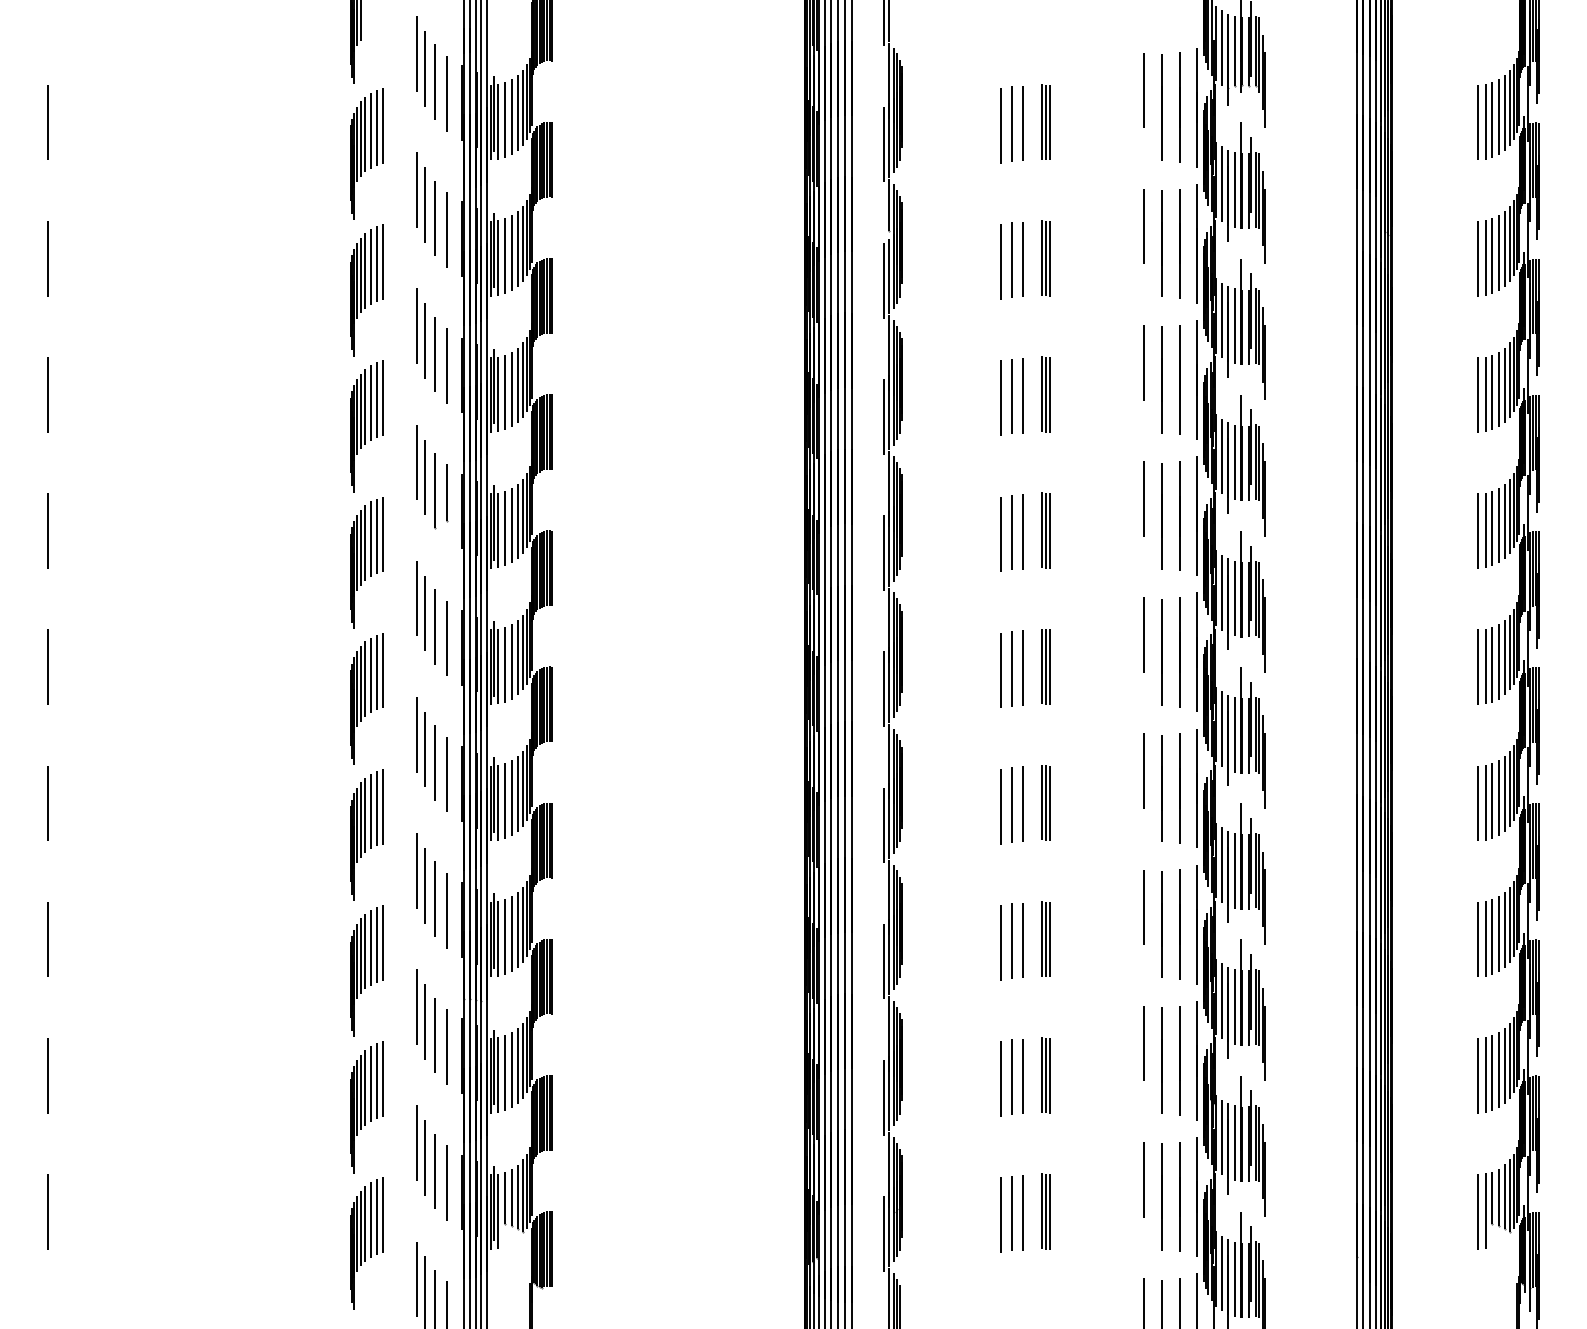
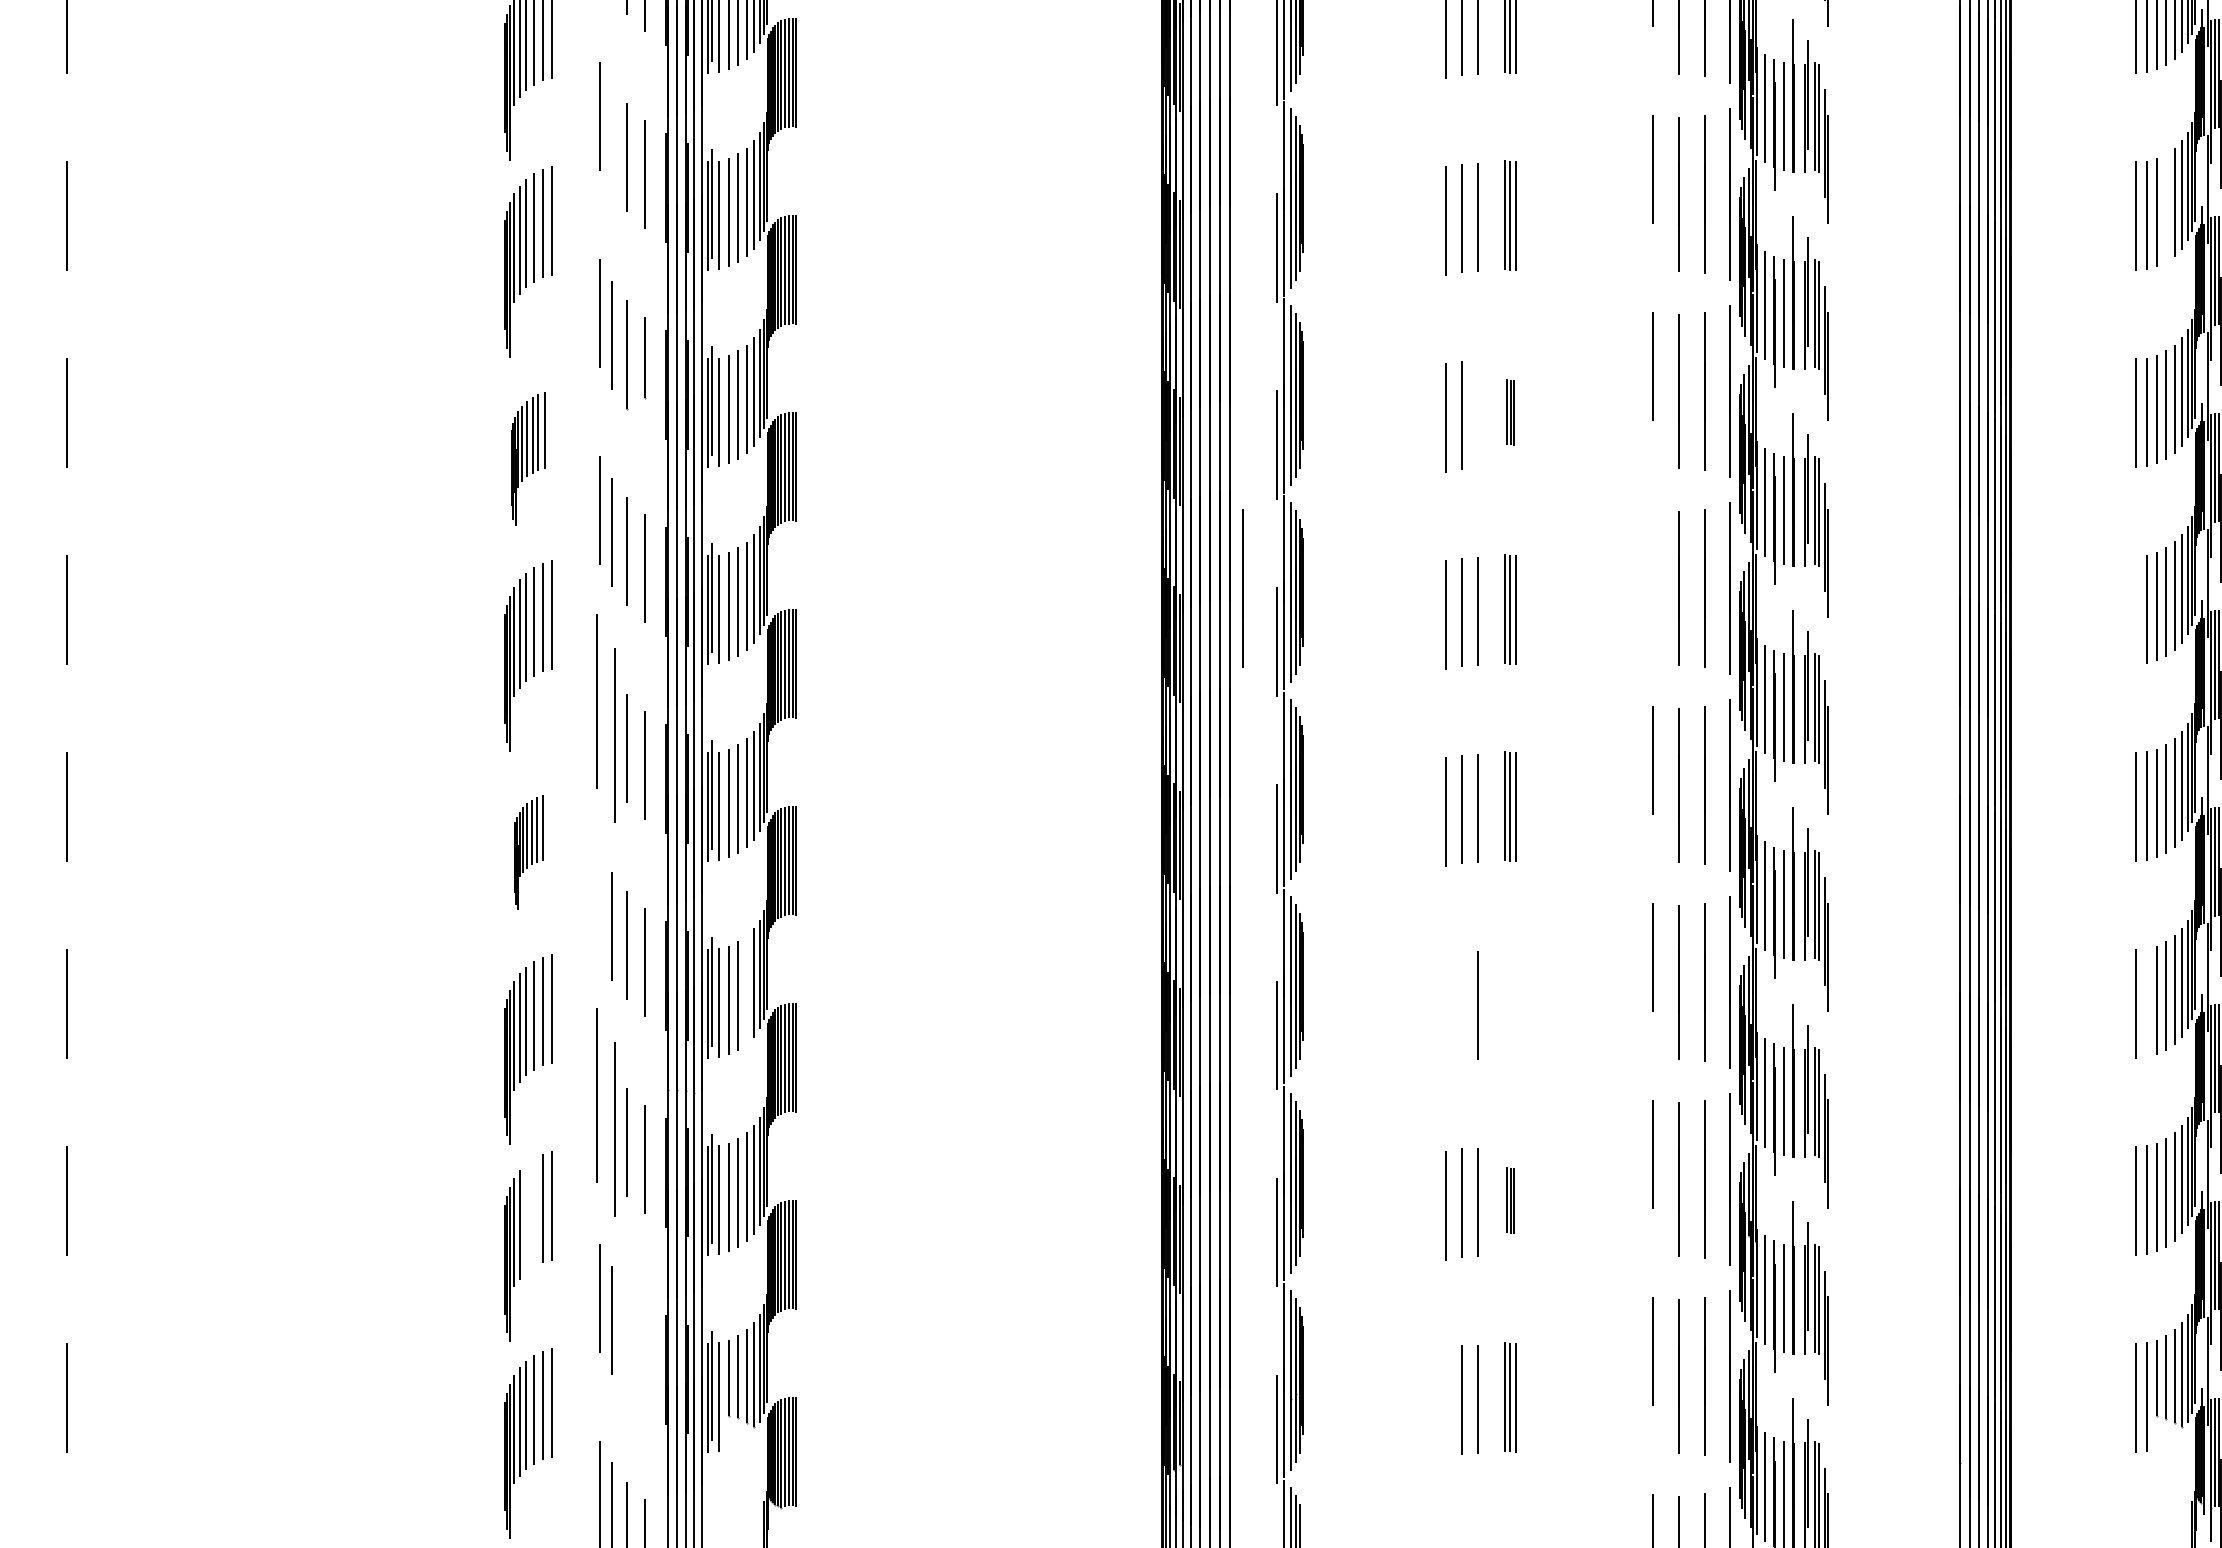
line: (424, 341) -> (611, 138), removed
line: (1498, 389) -> (2165, 208), removed
part: (1045, 530) -> (1510, 412), size x0.6
line: (1023, 531) -> (1478, 413), removed
part: (366, 562) -> (527, 458), size x0.7
line: (1144, 634) -> (1653, 562), removed
line: (860, 652) -> (1242, 588), added
line: (1478, 667) -> (2136, 610), removed
part: (420, 741) -> (606, 717), size x1.6
part: (366, 834) -> (527, 852), size x0.6
line: (416, 870) -> (600, 904), removed
line: (517, 929) -> (746, 989), removed
part: (1045, 938) -> (1510, 1002), removed
line: (1485, 938) -> (2146, 1002), removed
line: (1012, 940) -> (1462, 1005), removed
line: (1001, 942) -> (1446, 1008), removed
part: (420, 1014) -> (606, 1112), size x1.6
part: (1045, 1075) -> (1510, 1200), size x0.6
line: (370, 1083) -> (533, 1212), removed
line: (365, 1087) -> (526, 1218), removed
line: (434, 1171) -> (626, 1339), removed
line: (447, 1182) -> (645, 1355), removed
line: (1001, 1215) -> (1446, 1403), removed

